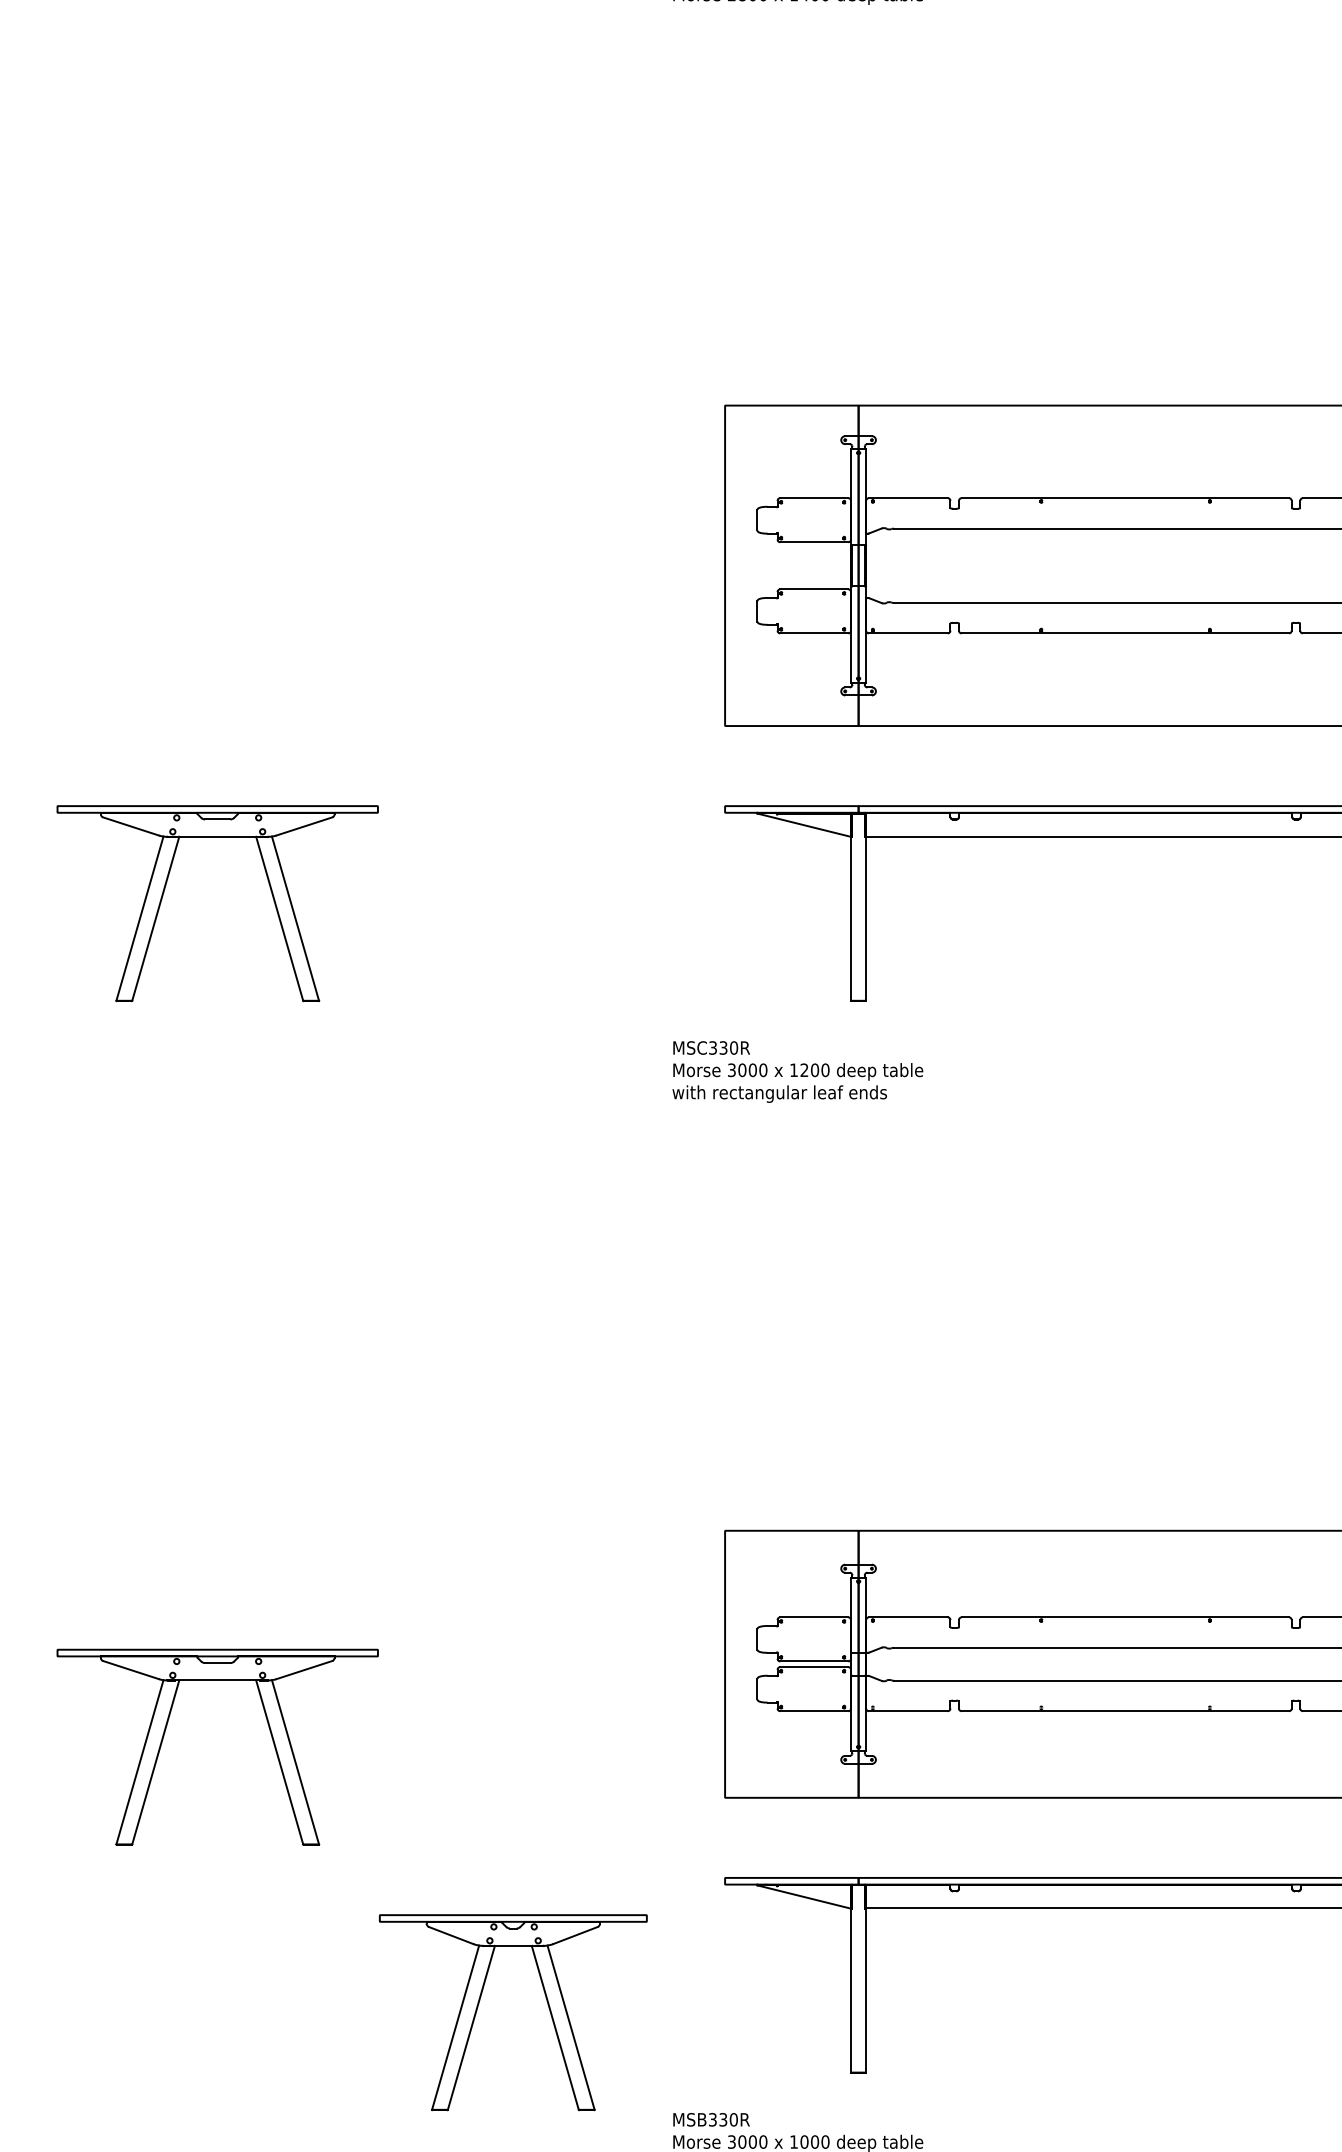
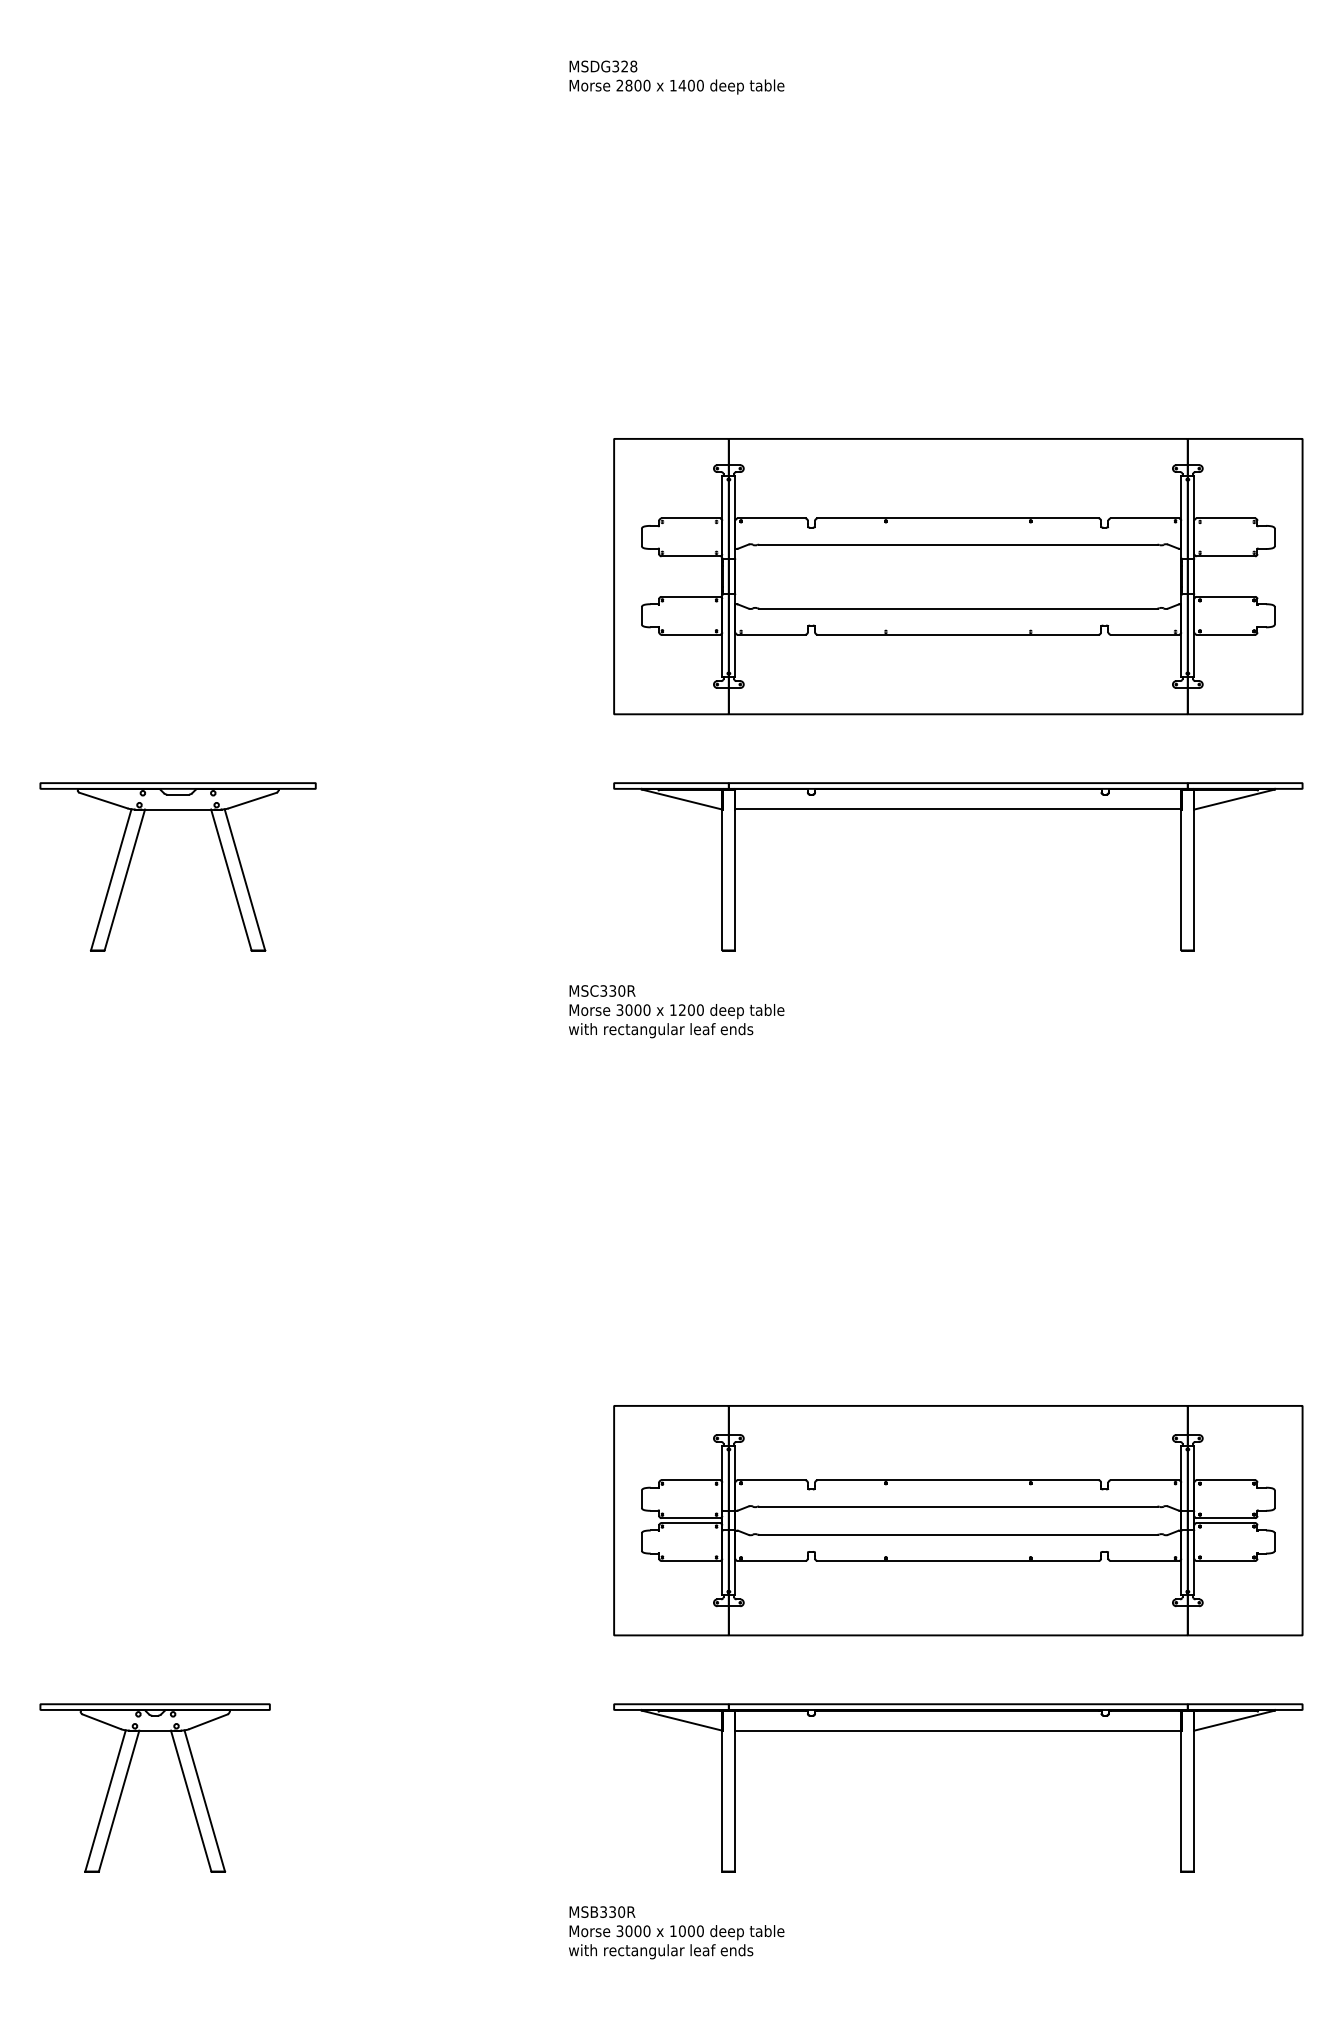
part: (165, 1732) -> (133, 1579), removed
part: (480, 2002) -> (126, 1779), moved

